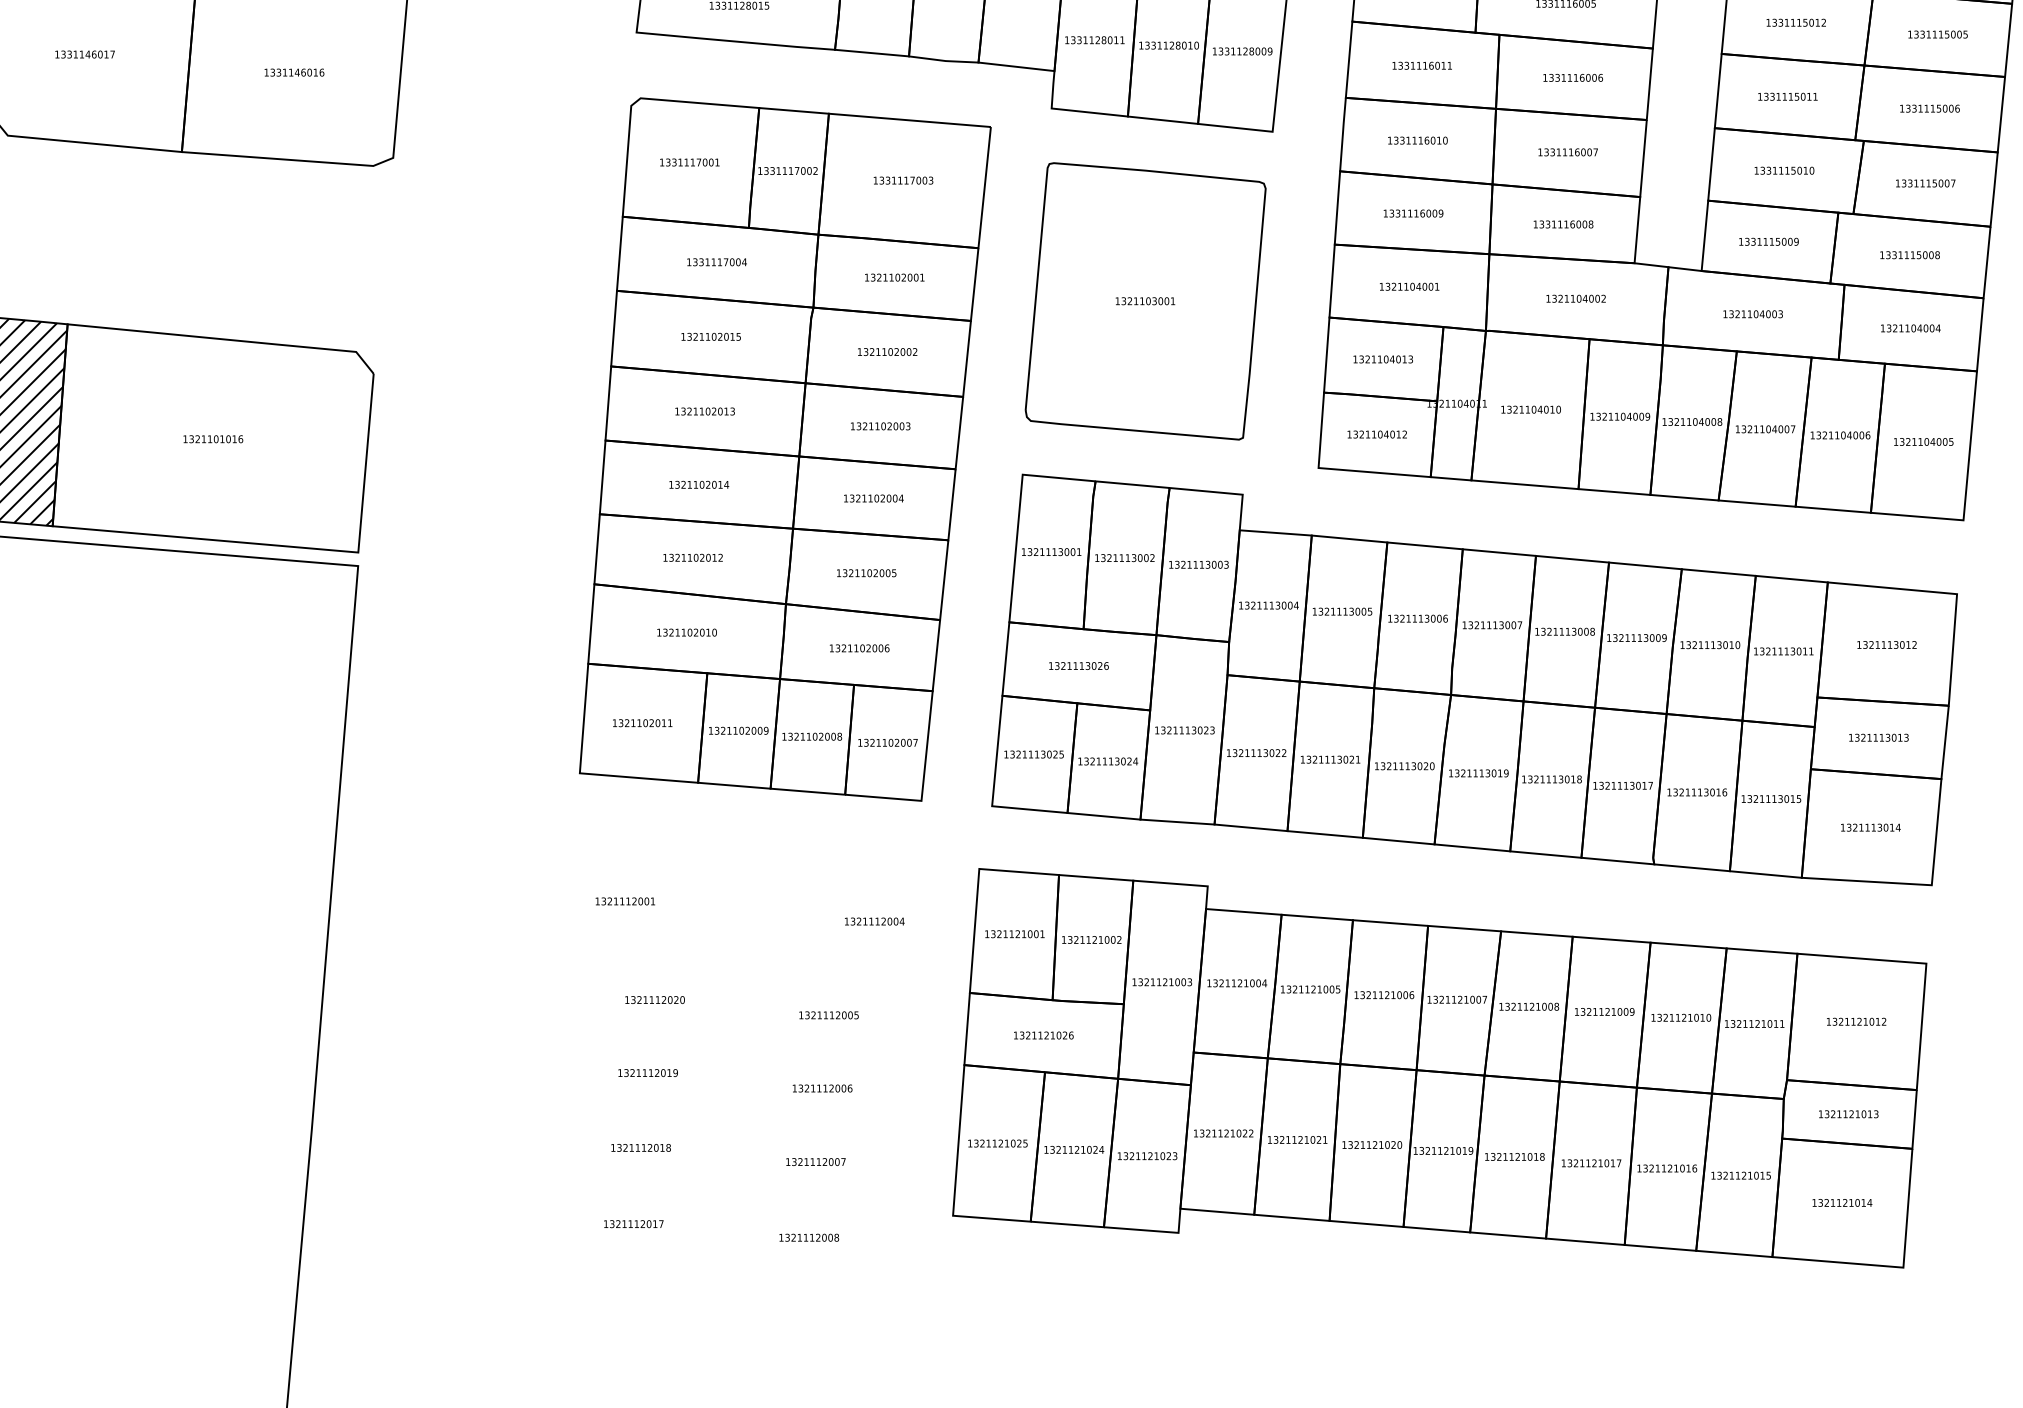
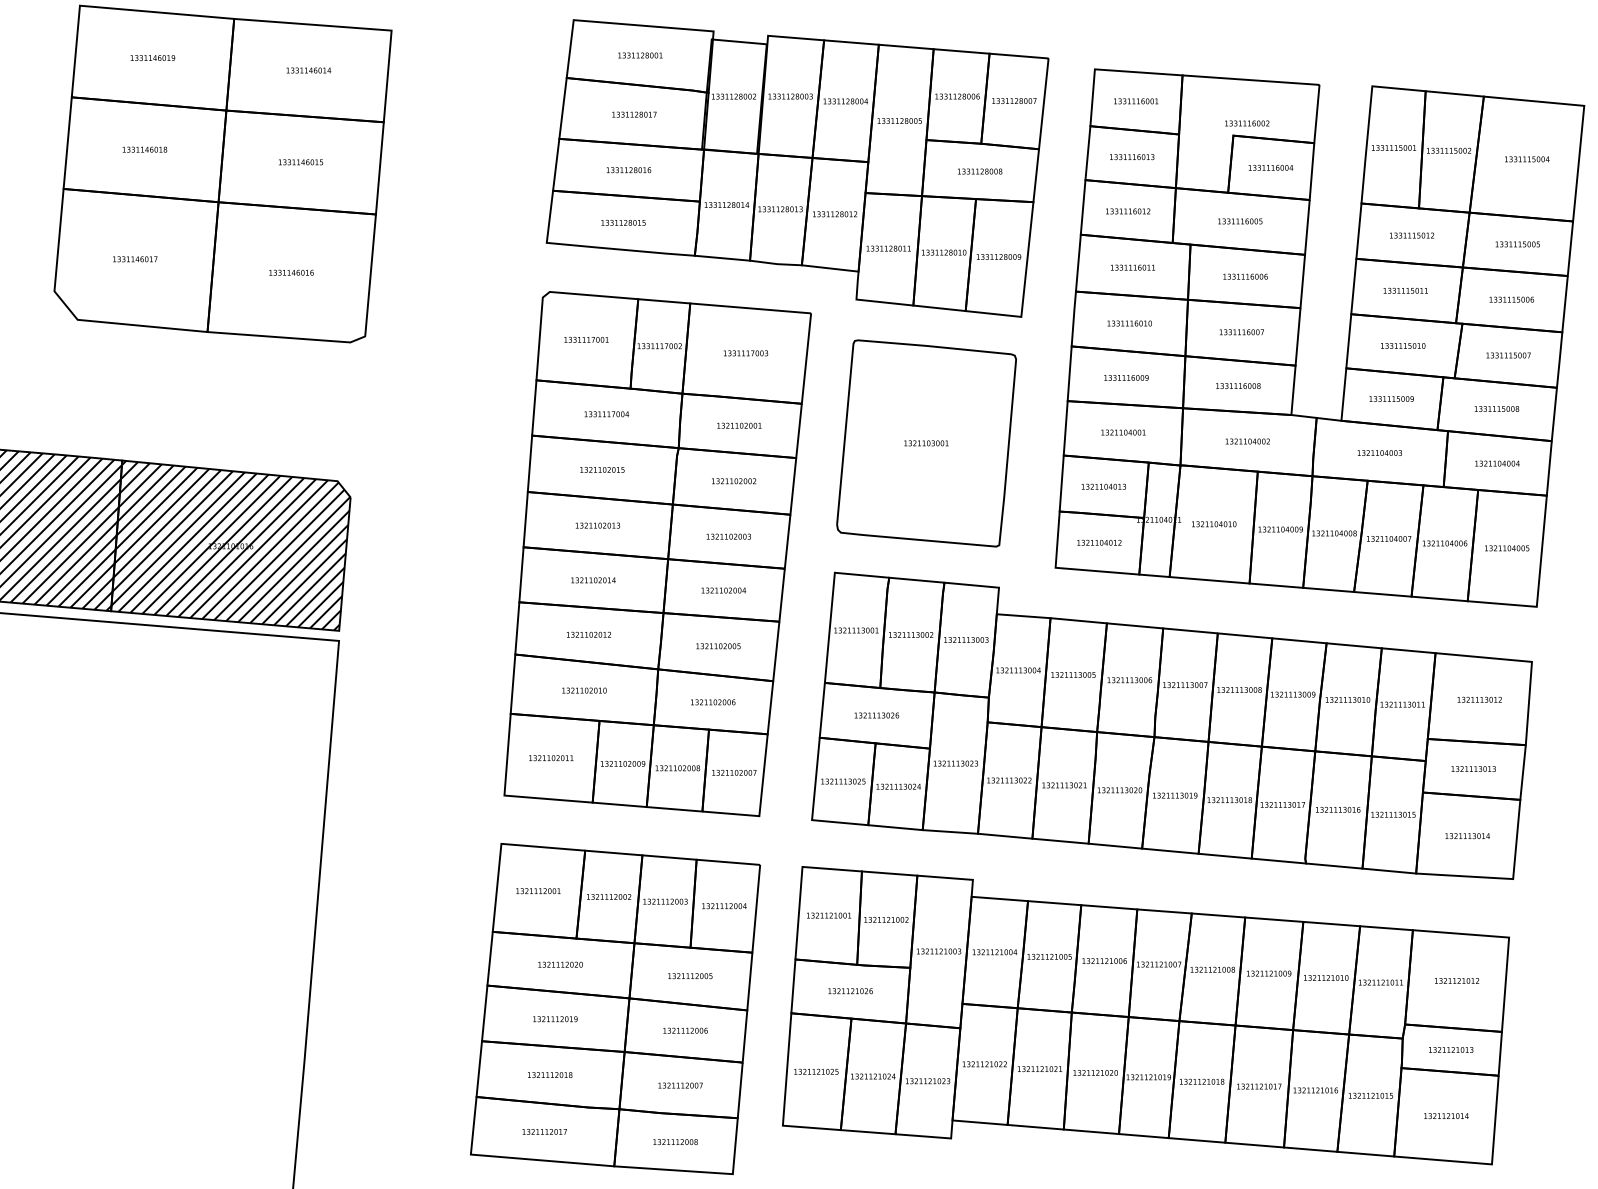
hatch: (212, 438) -> (230, 545), added
part: (728, 1060) -> (615, 1009), added

